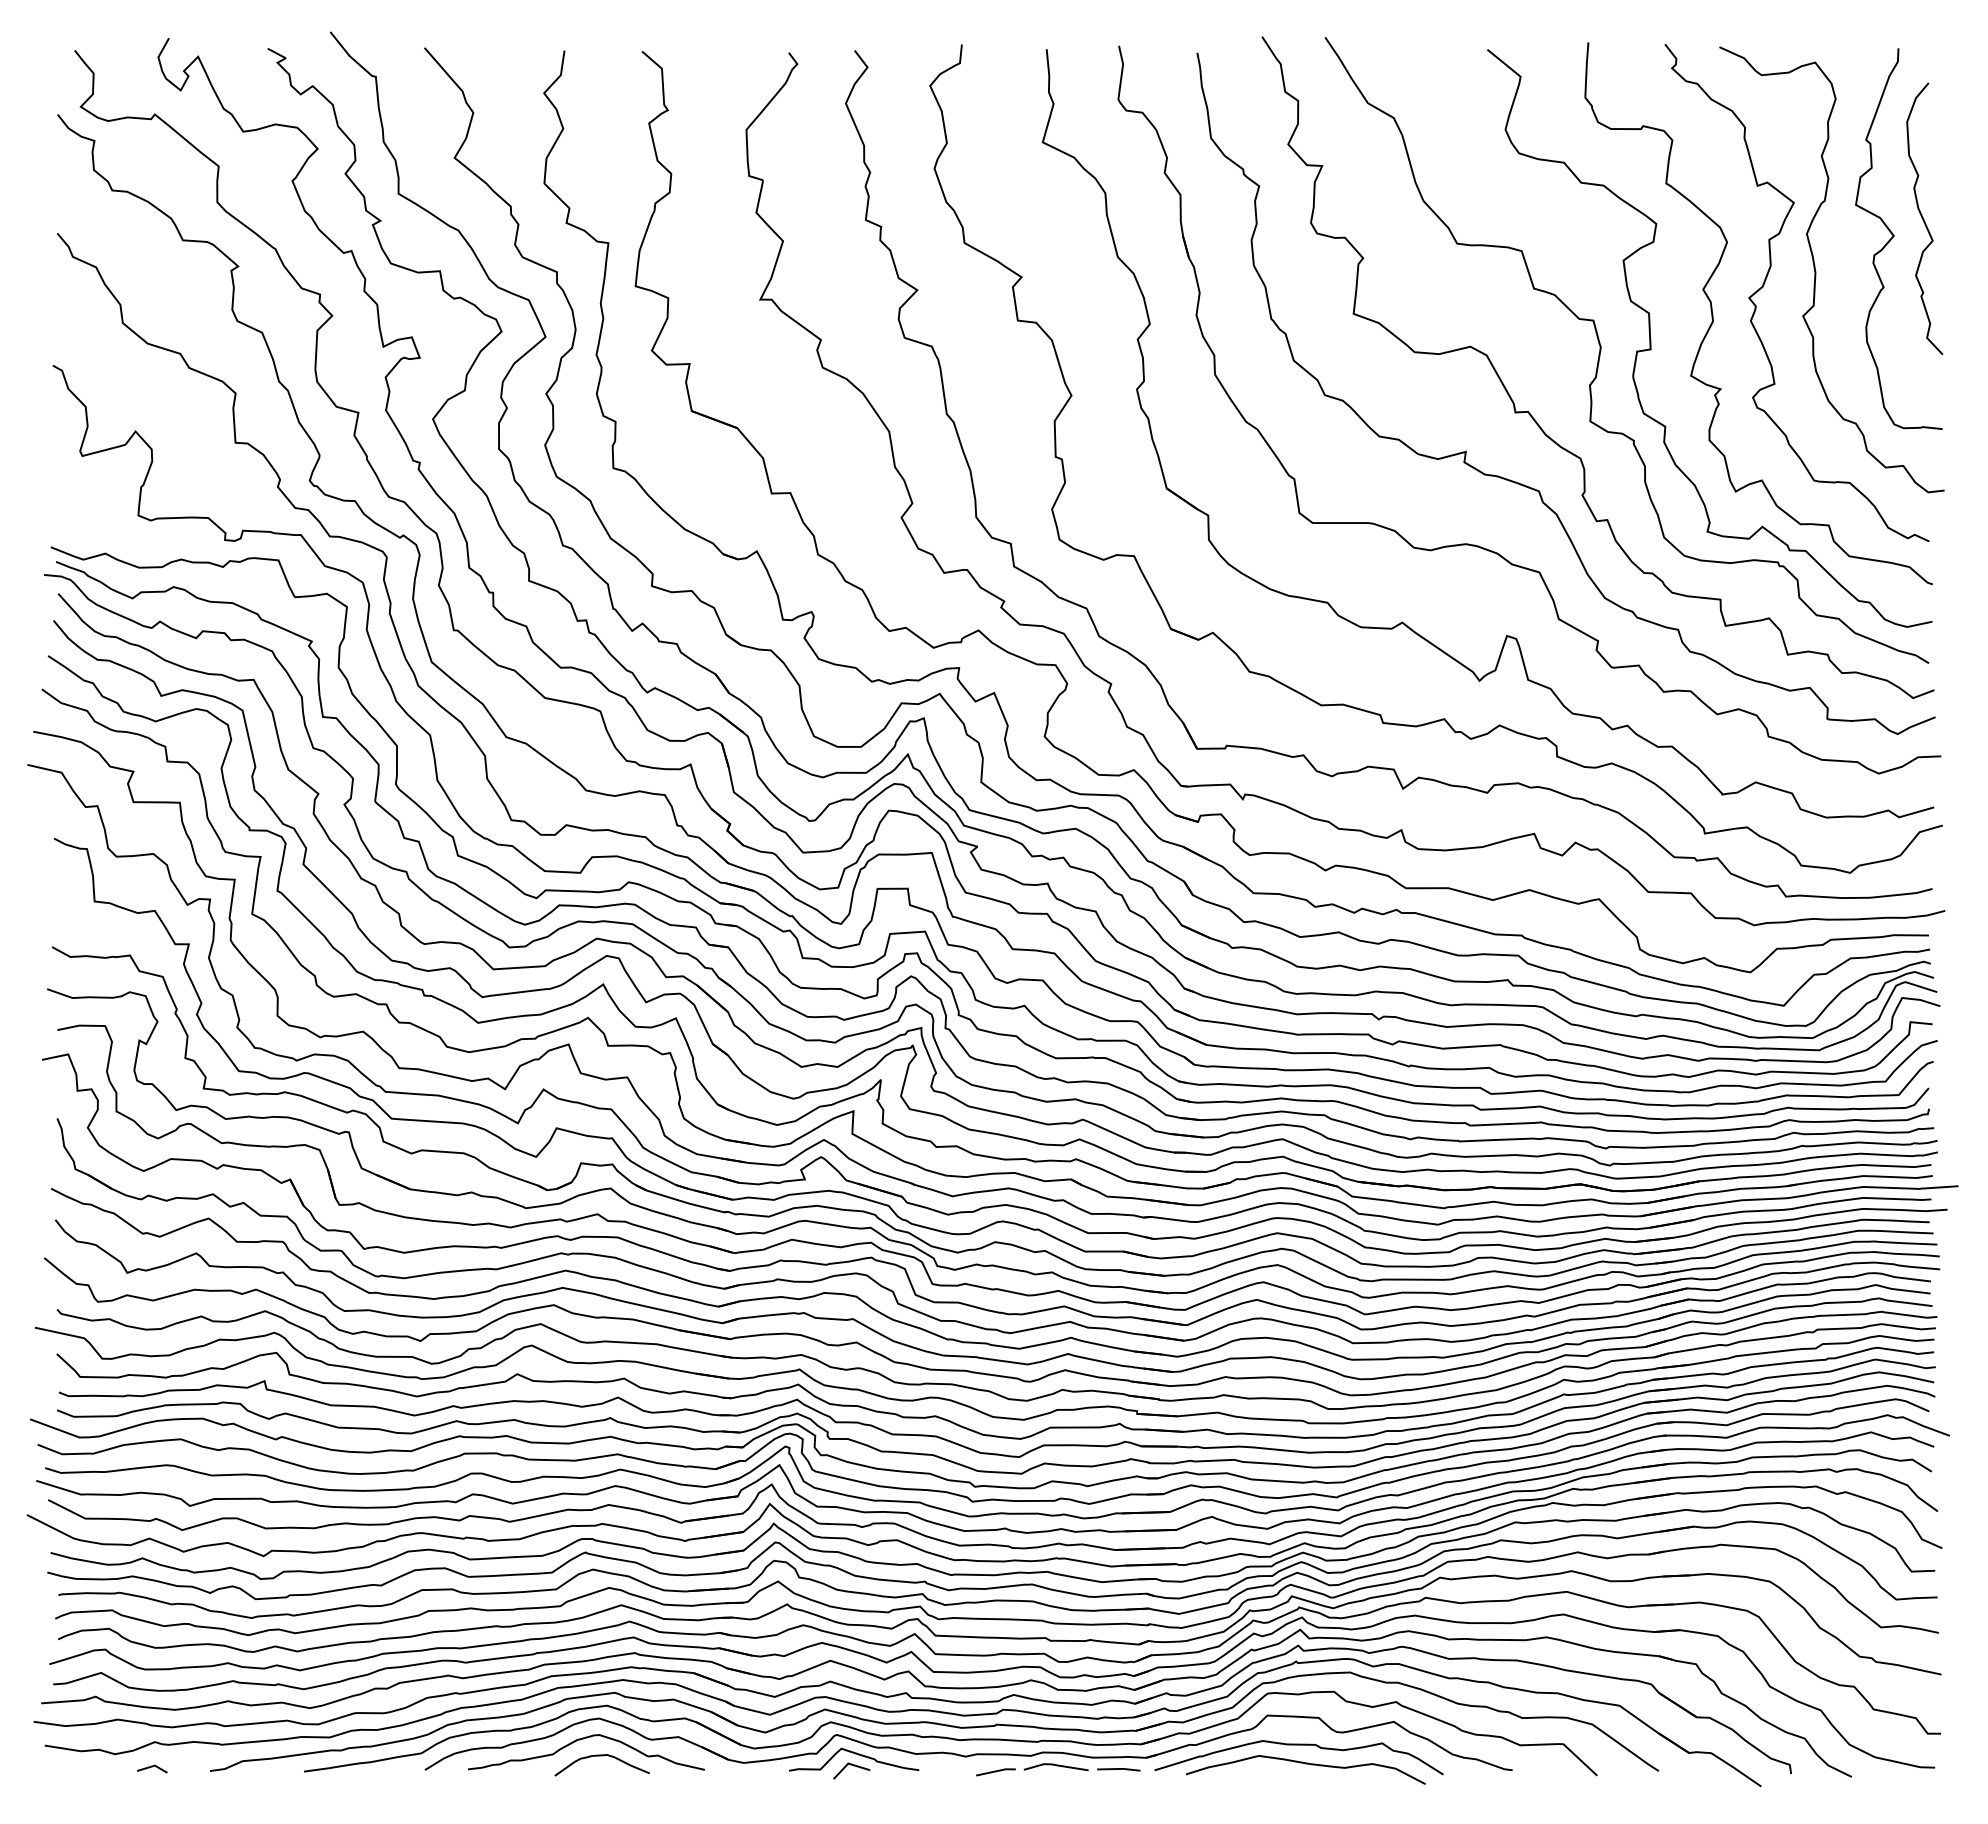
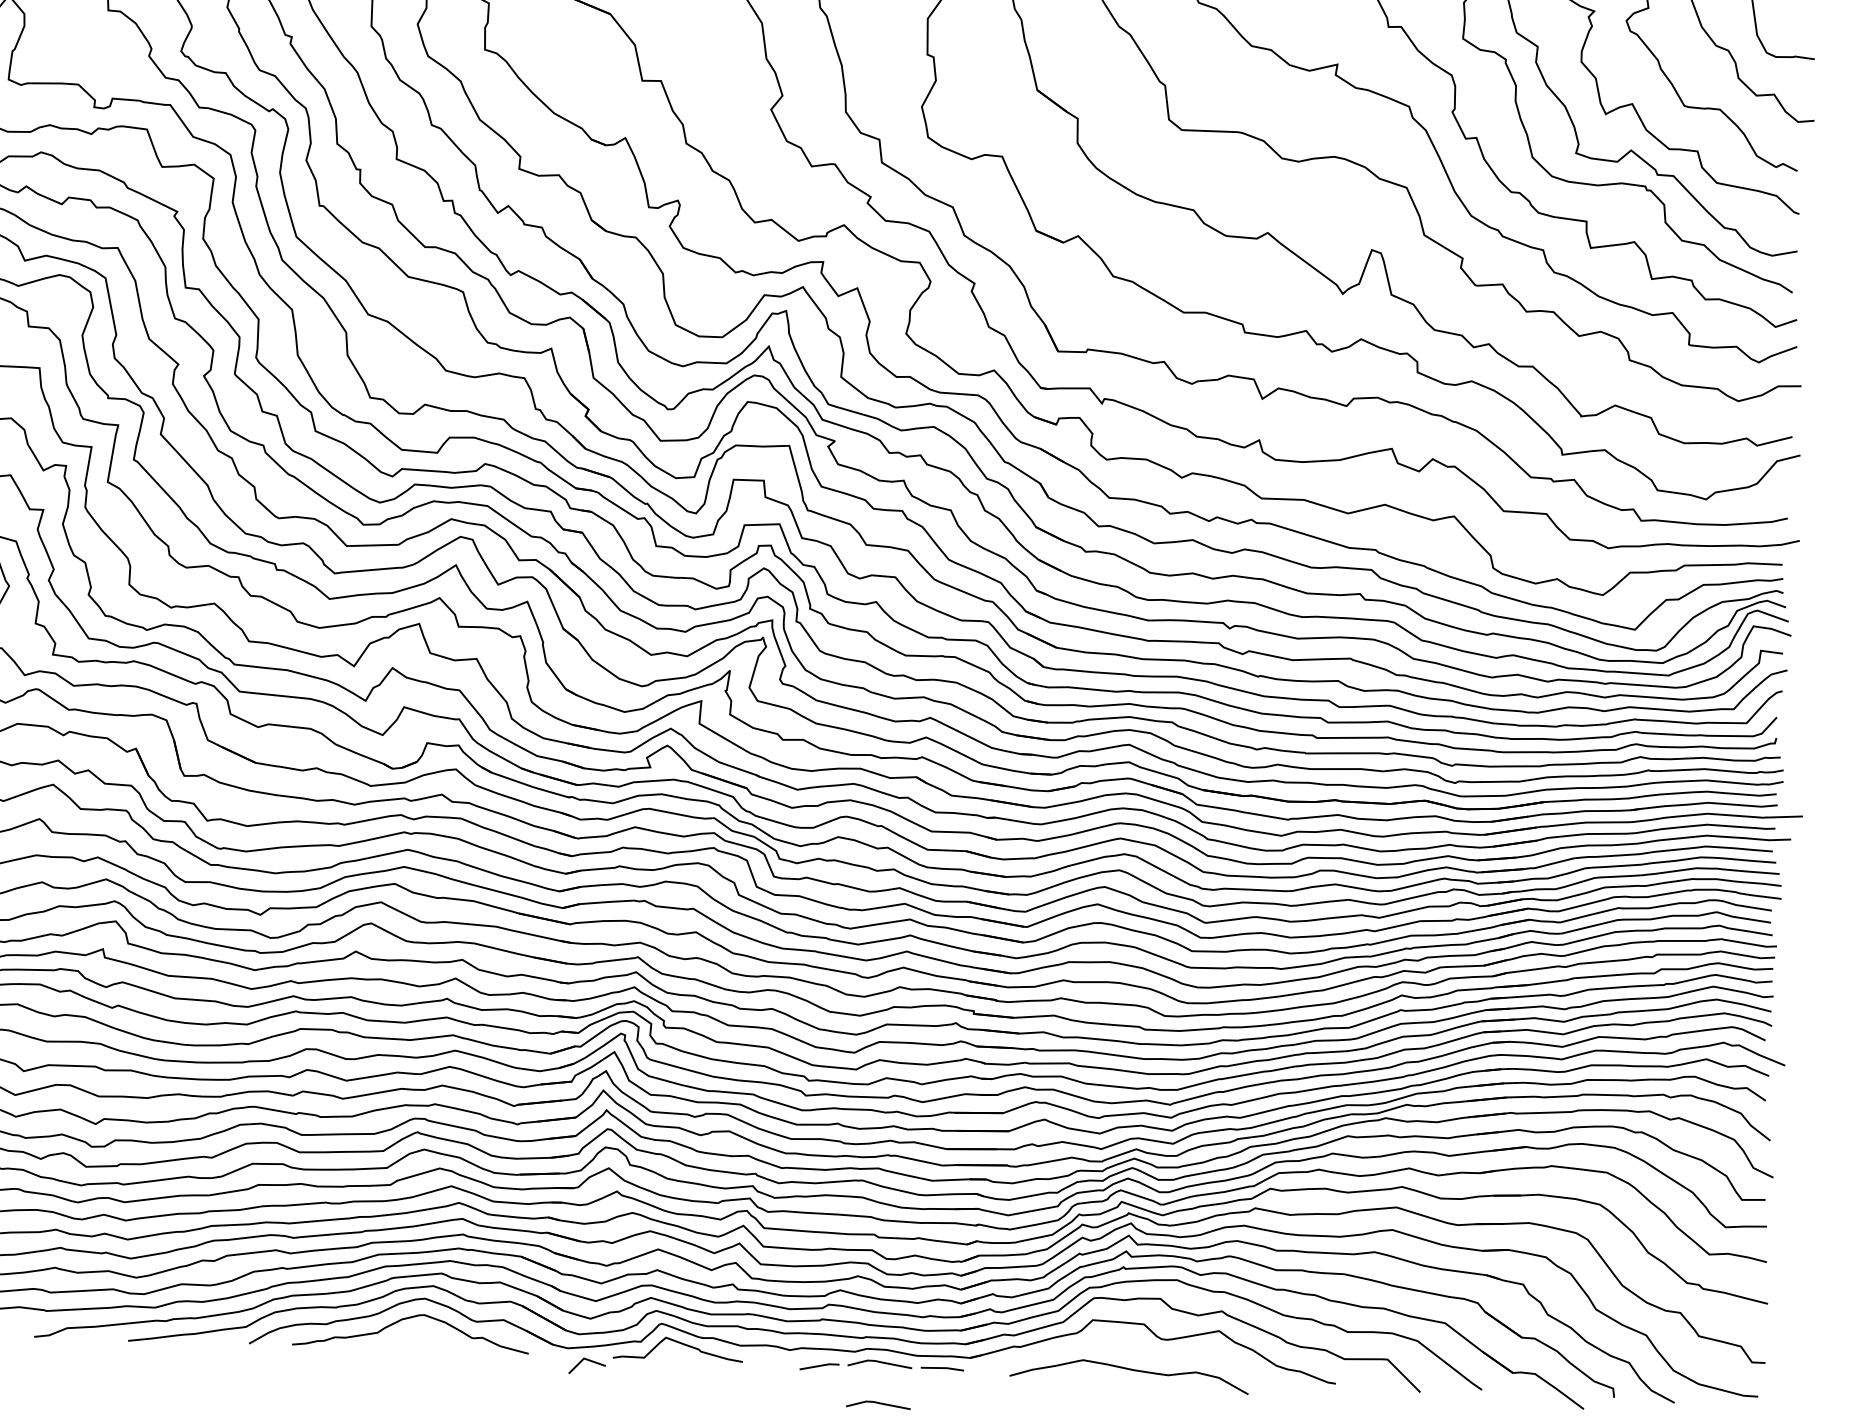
curve: (1298, 1745) -> (1122, 1351), removed
curve: (601, 1756) -> (425, 1336), removed
line: (853, 1766) -> (589, 1361), moved
line: (1056, 1807) -> (878, 1404), added

